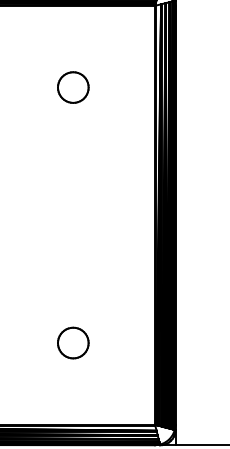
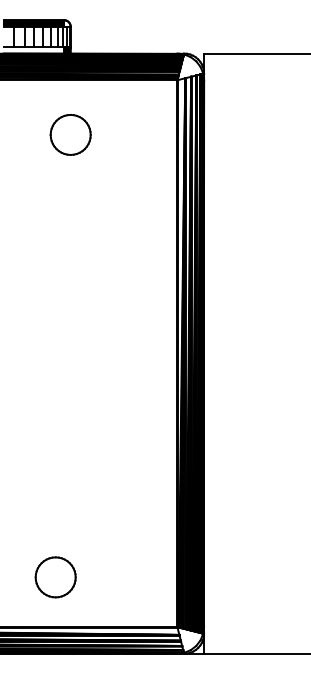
part: (73, 87) -> (70, 134), moved
part: (73, 343) -> (55, 577), moved

